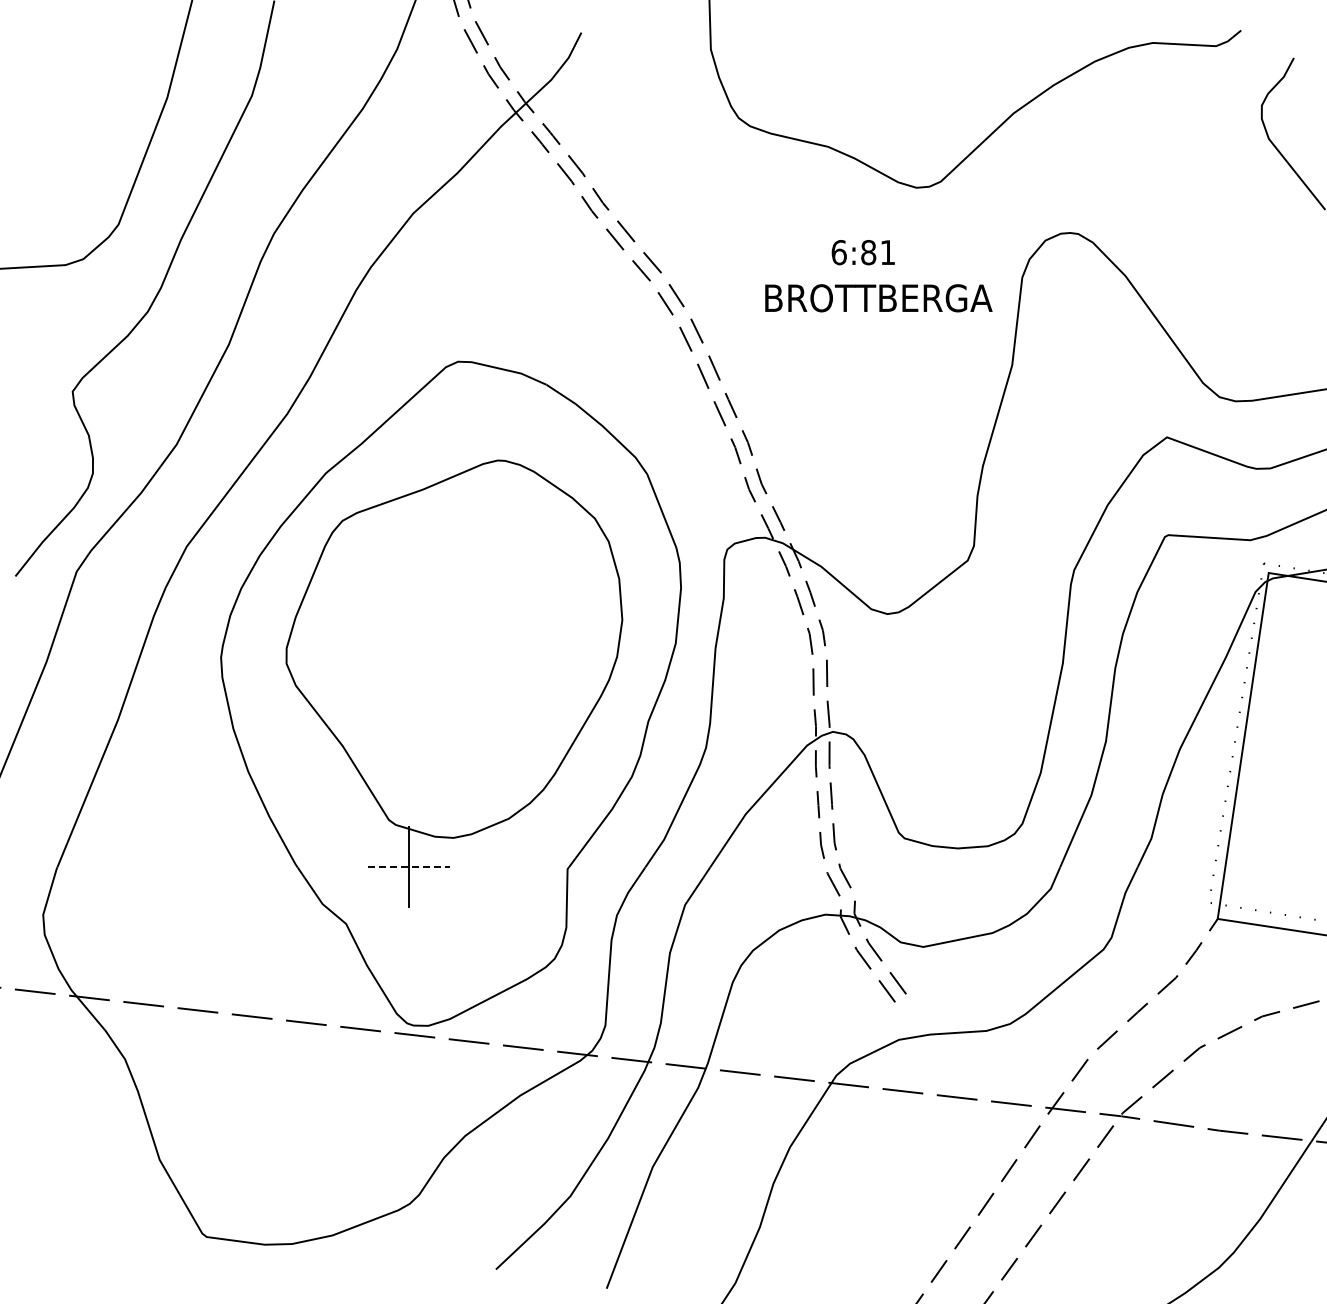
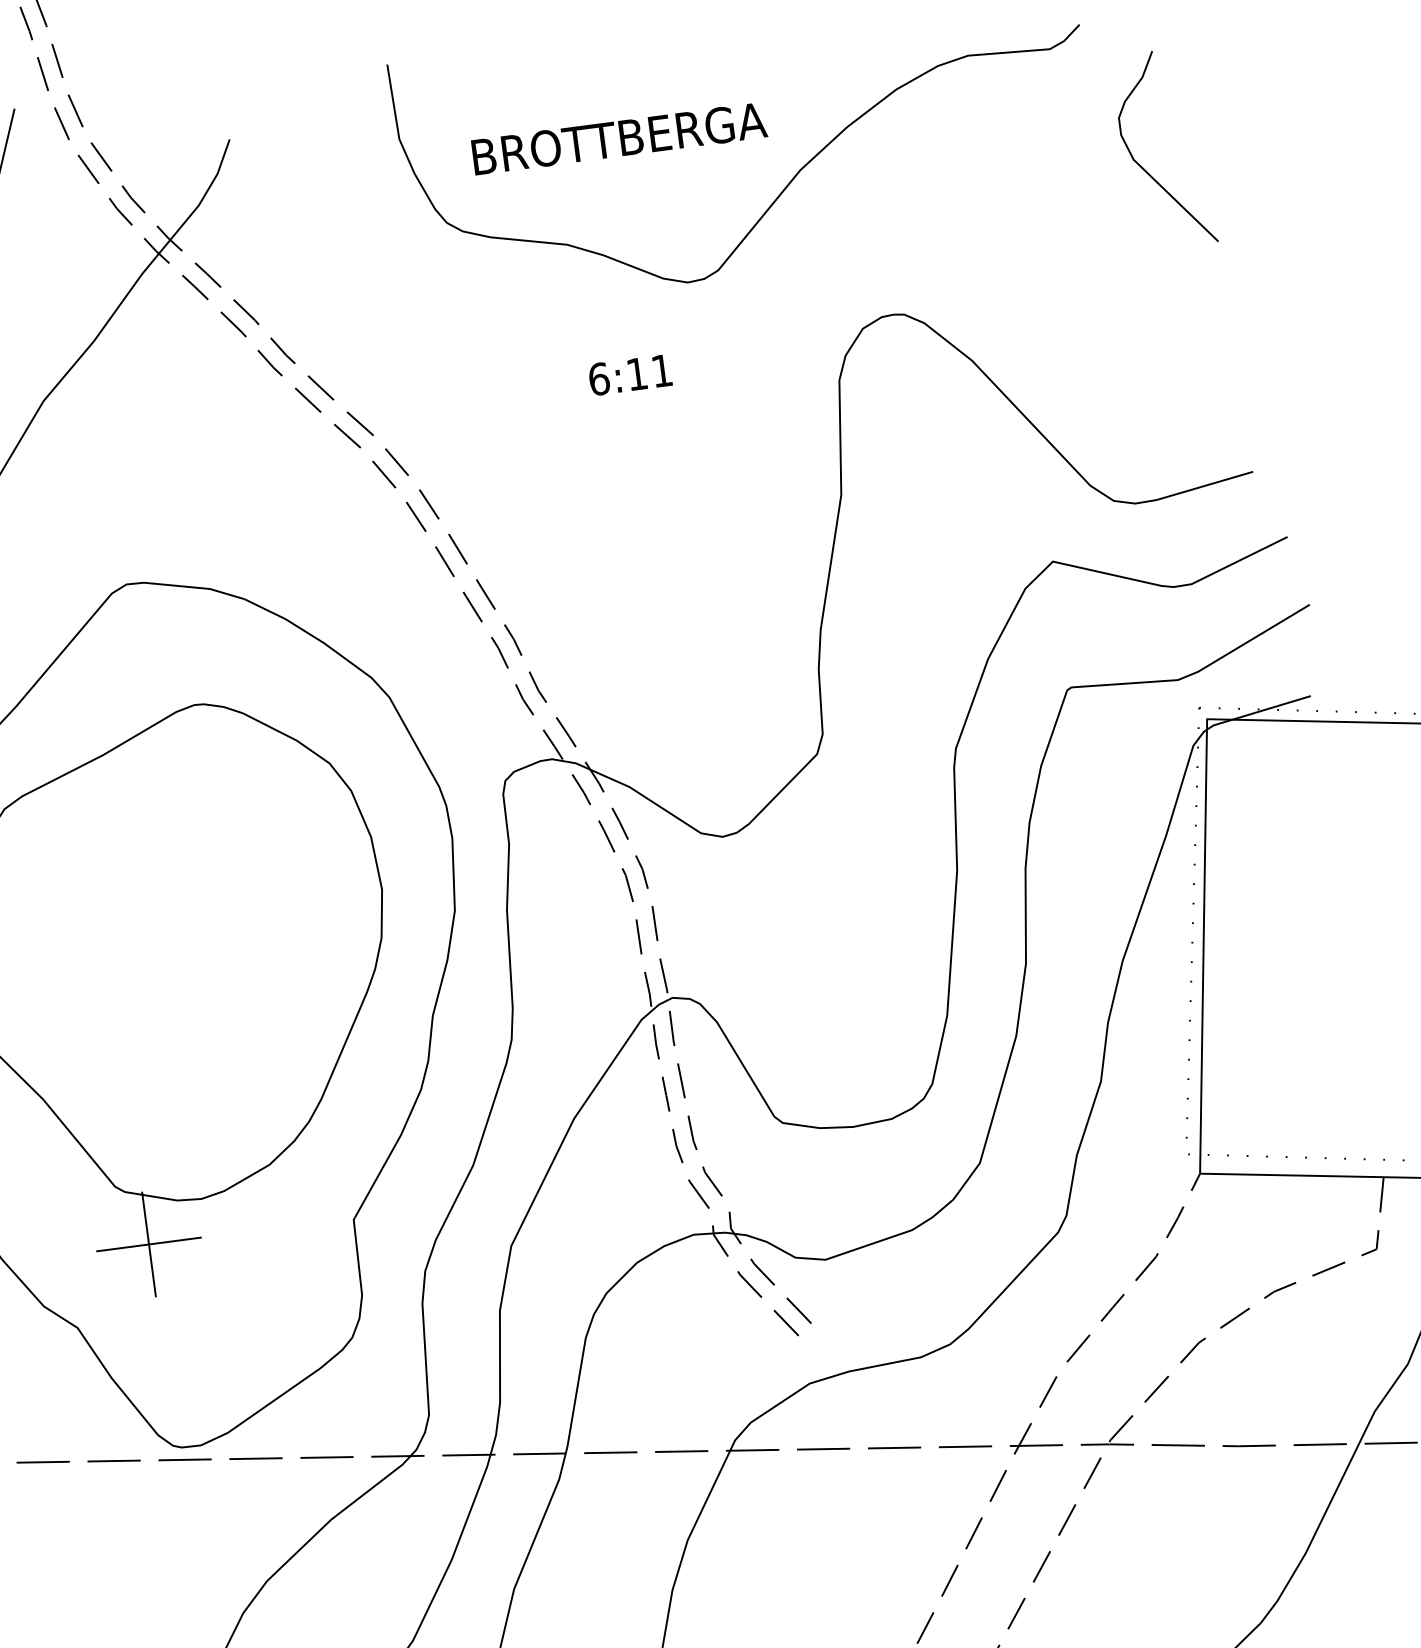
text: (868, 252) -> (636, 374), 6:81 -> 6:11
text: (878, 298) -> (619, 139), moved
line: (408, 867) -> (148, 1244), dashed -> solid

